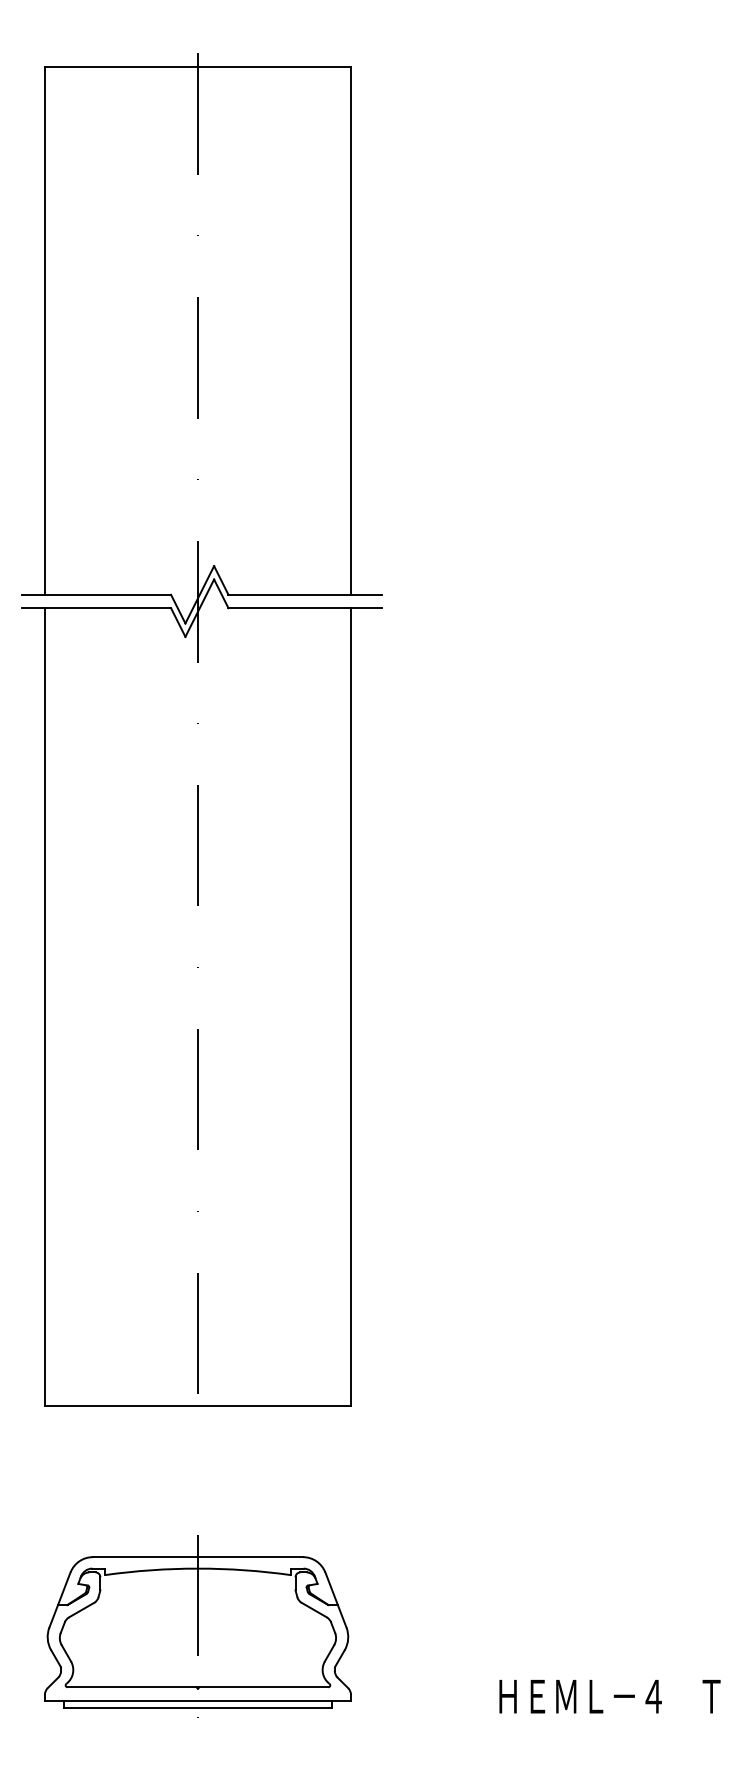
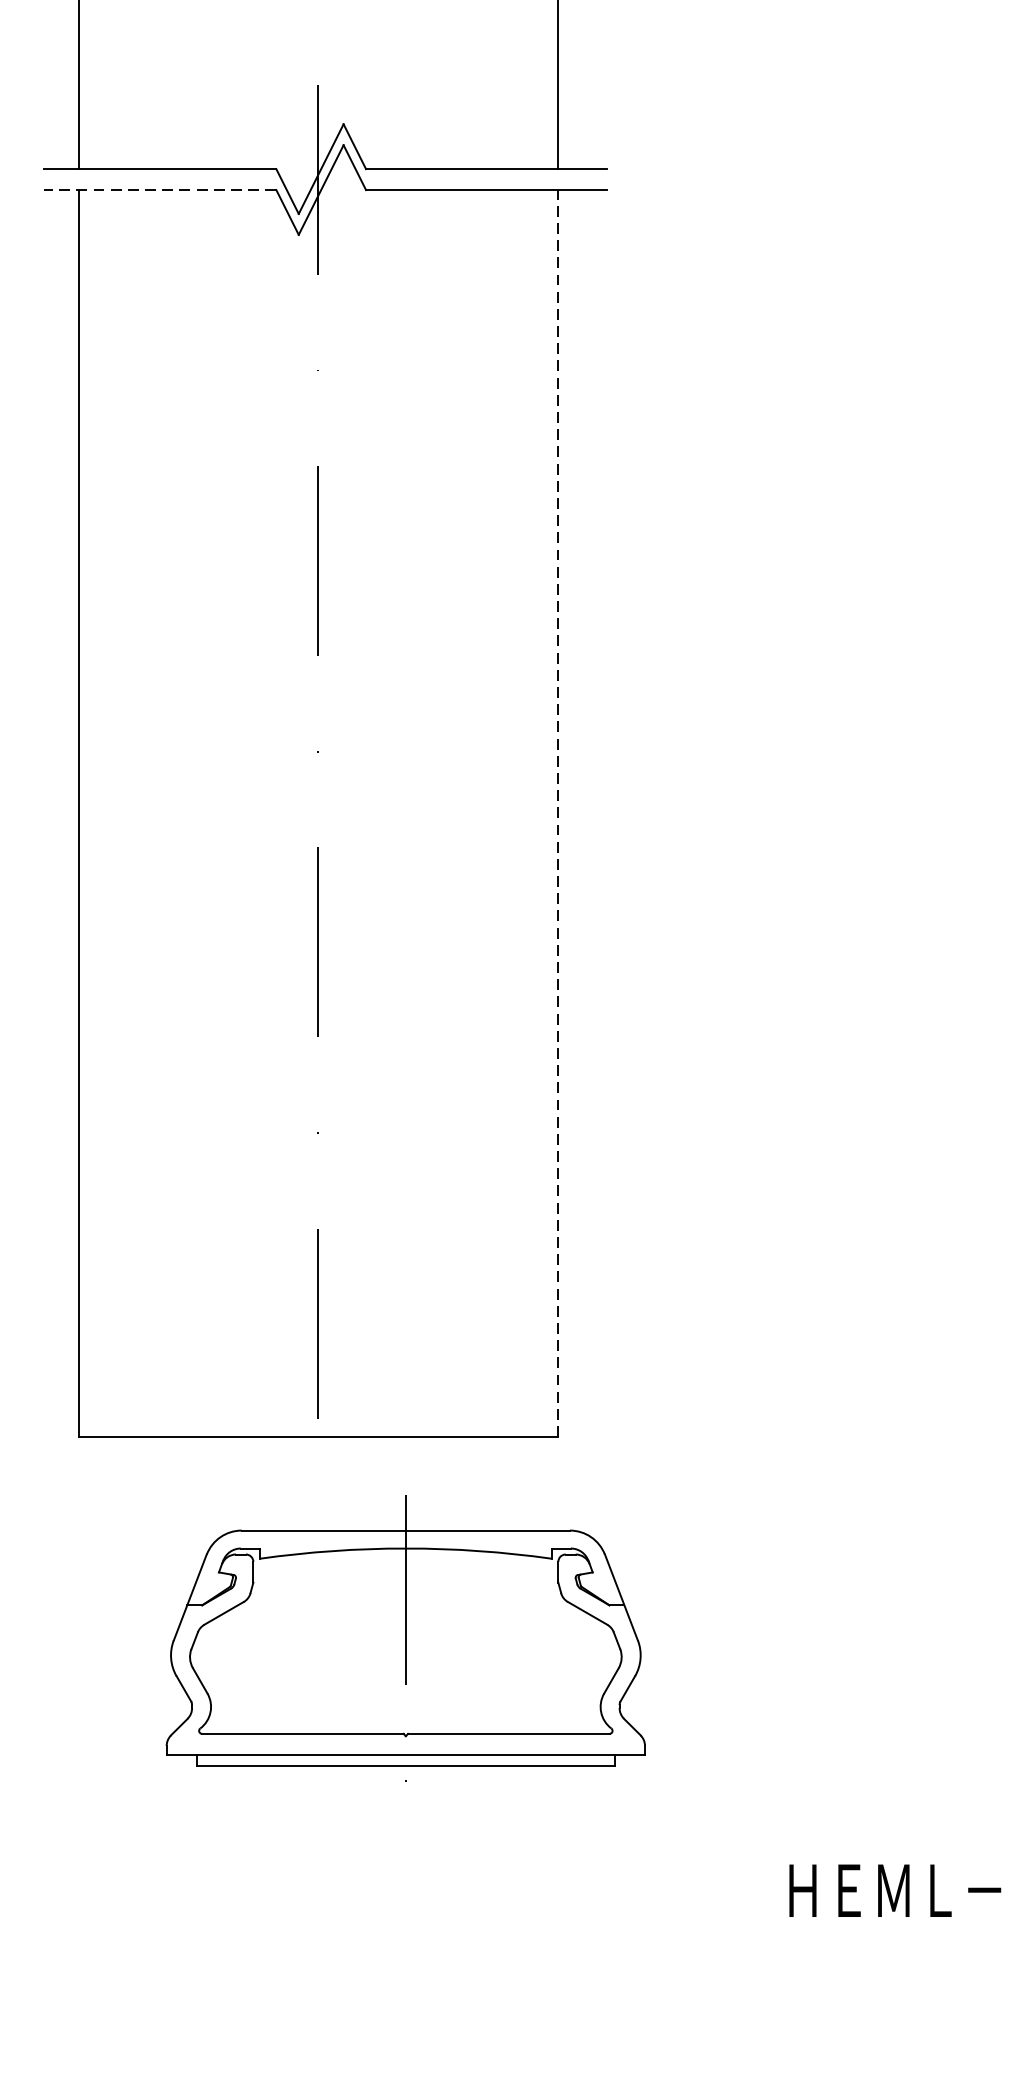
line: (96, 608) -> (159, 190), solid -> dashed
line: (351, 1006) -> (558, 812), solid -> dashed
part: (197, 1626) -> (405, 1638), moved

